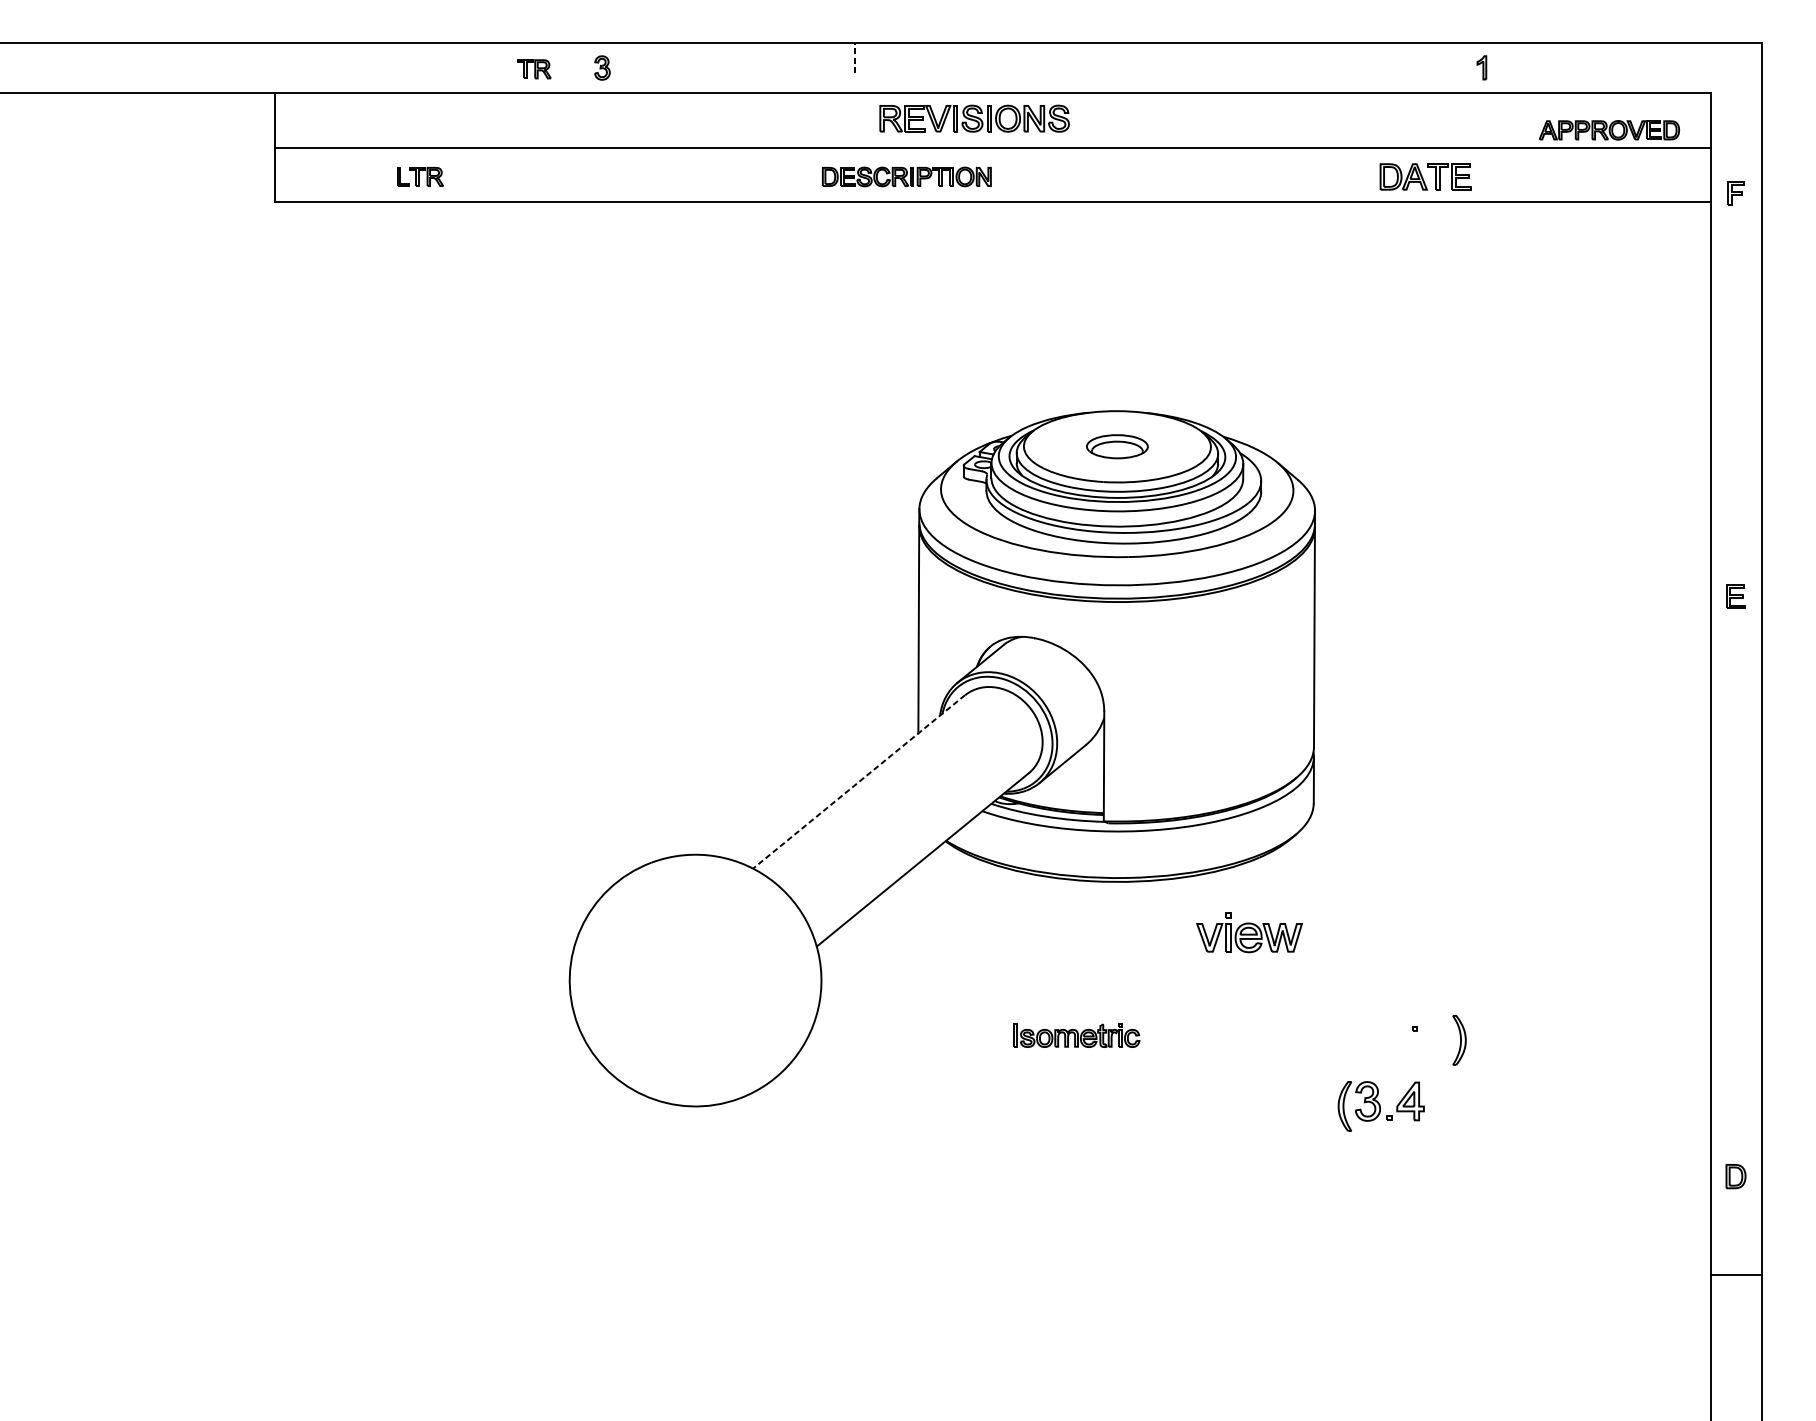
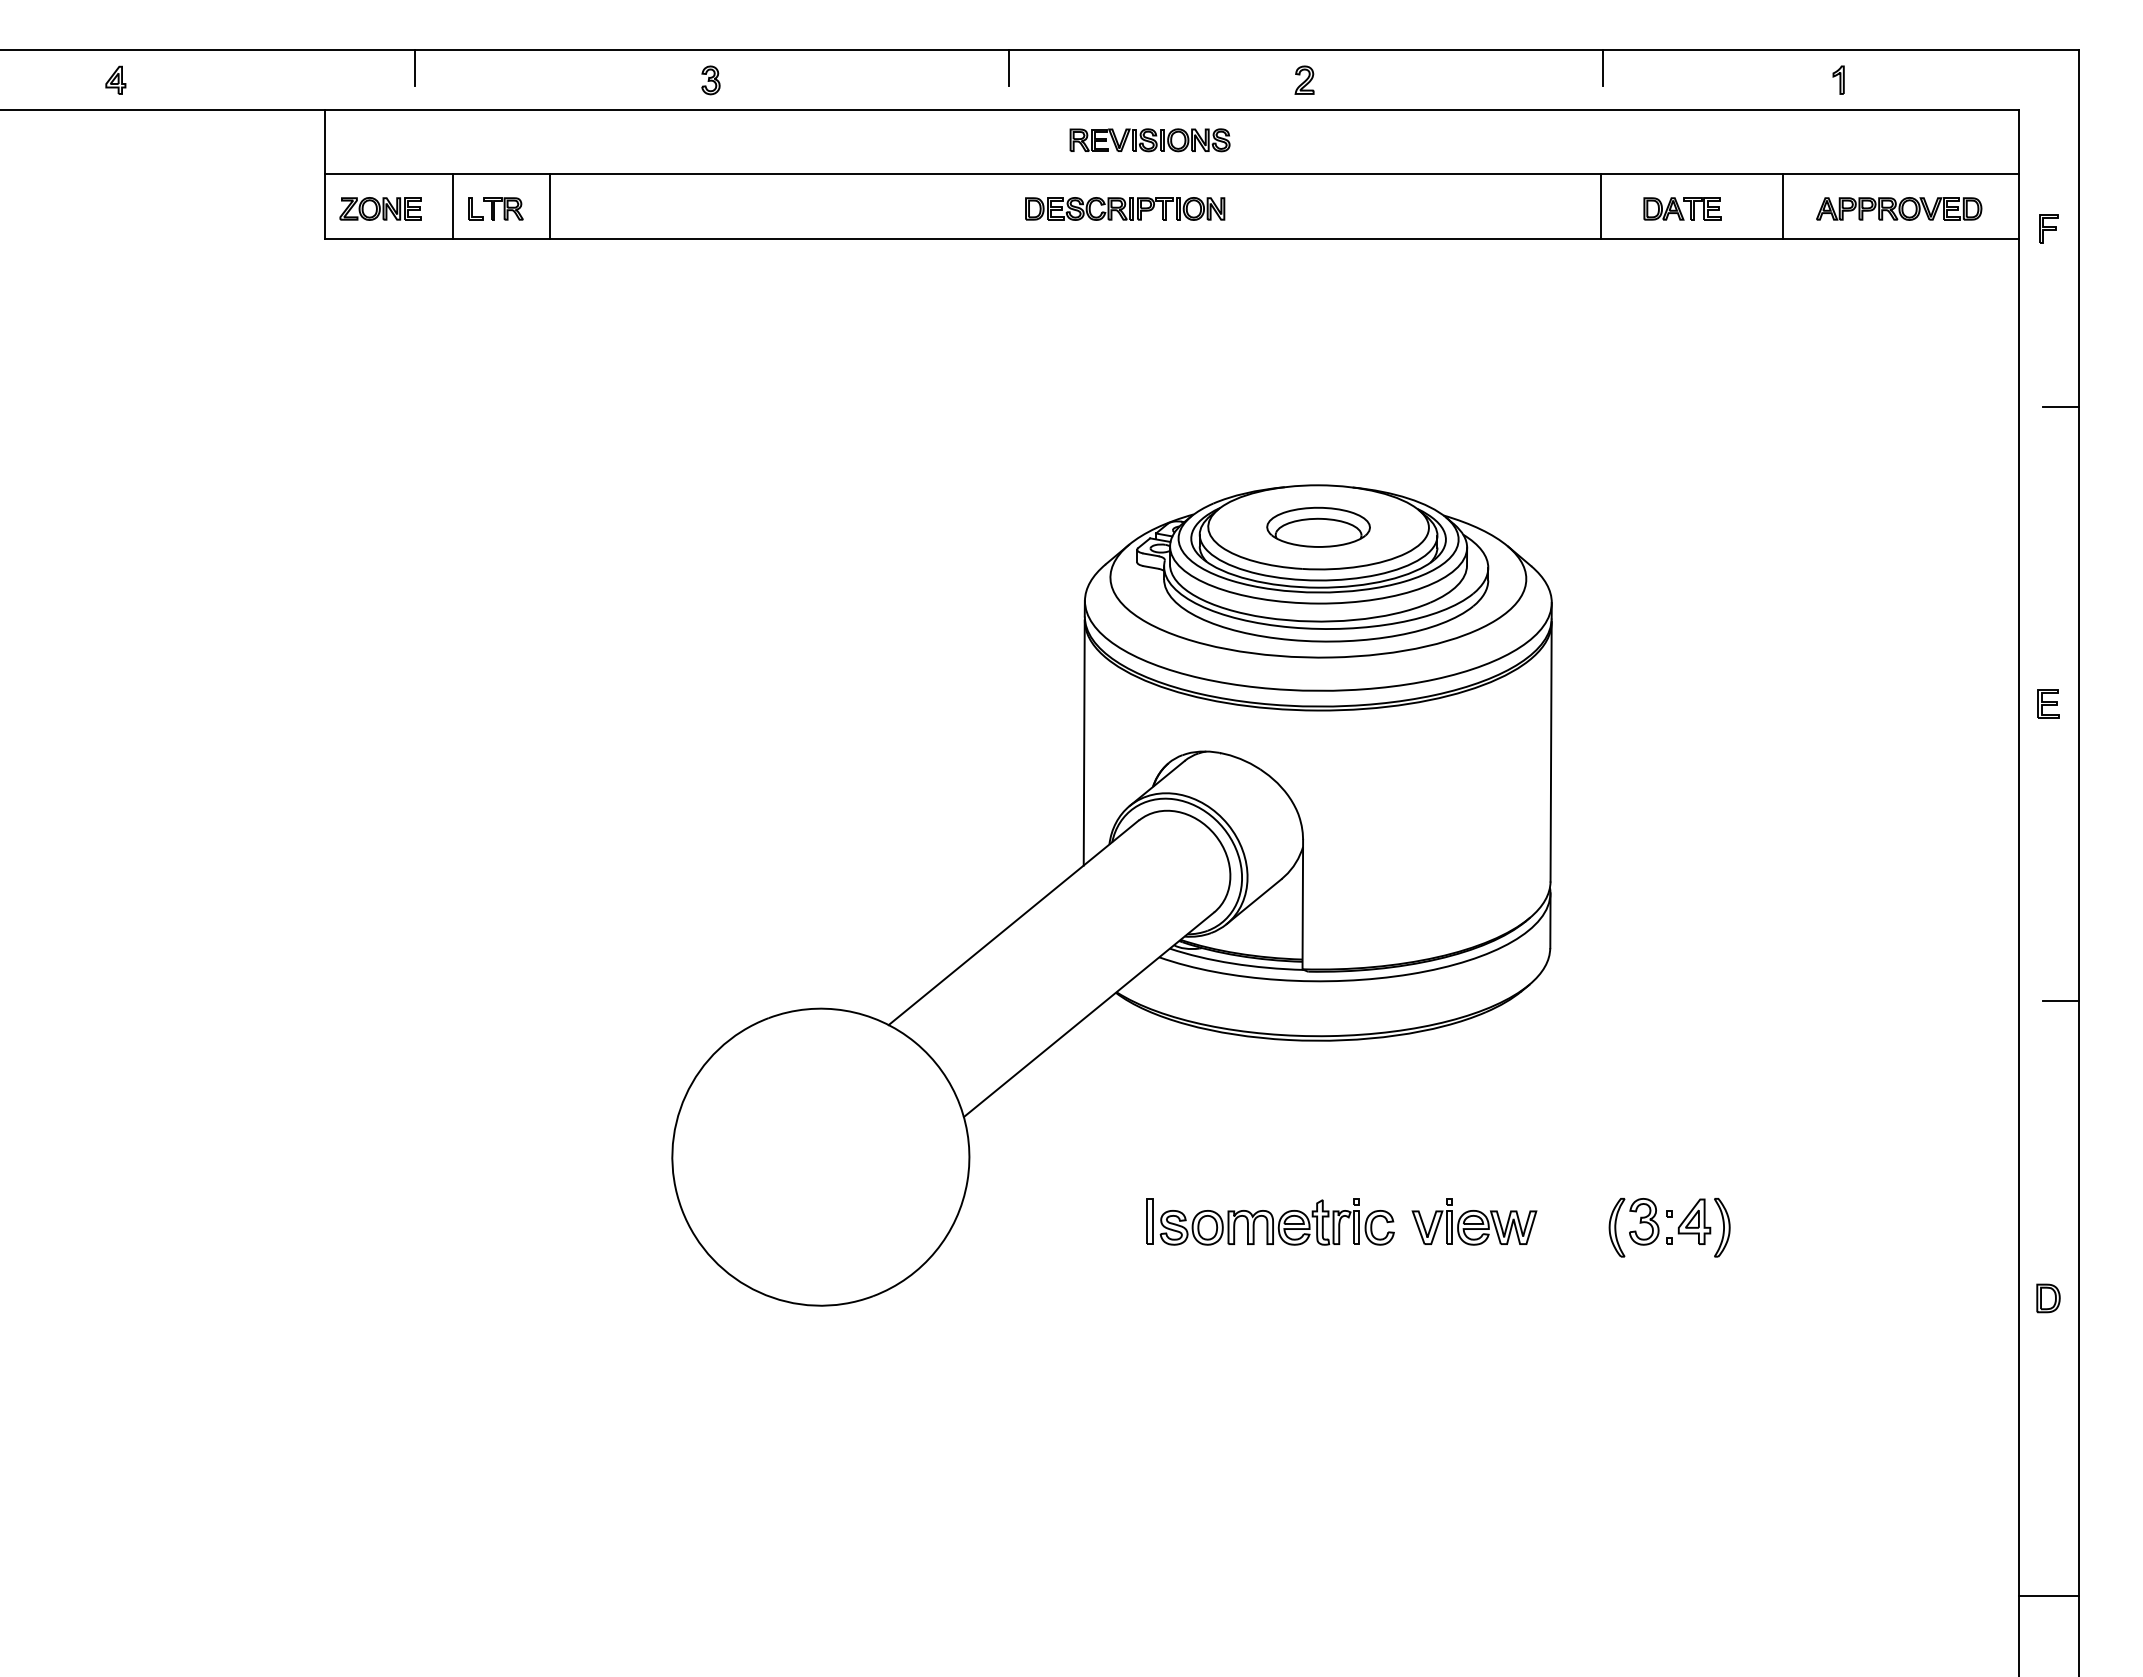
line: (351, 57) -> (414, 68), added
line: (855, 57) -> (1009, 68), dashed -> solid
line: (1358, 57) -> (1603, 68), added
part: (97, 67) -> (115, 79), added
part: (1105, 67) -> (1304, 79), added
part: (1481, 67) -> (1838, 79), moved
part: (534, 68) -> (630, 81), removed
part: (974, 118) -> (1149, 140), size x0.71
part: (1609, 129) -> (1899, 208), moved
line: (384, 174) -> (453, 206), added
line: (465, 174) -> (549, 206), added
line: (1356, 174) -> (1600, 206), added
line: (1511, 174) -> (1783, 206), added
part: (322, 176) -> (380, 208), added
part: (907, 176) -> (1125, 208), moved
part: (1425, 176) -> (1682, 208), size x0.71
line: (1746, 345) -> (2060, 407), added
part: (1117, 446) -> (1318, 526), size x1.43
line: (858, 781) -> (1013, 922), dashed -> solid
line: (1746, 848) -> (2060, 1001), added
part: (1249, 932) -> (1474, 1221), moved
part: (1076, 1035) -> (1270, 1221), size x1.67
part: (1380, 1106) -> (1659, 1227), moved
part: (1736, 1176) -> (2048, 1298), moved
line: (1736, 1274) -> (2048, 1595), moved

